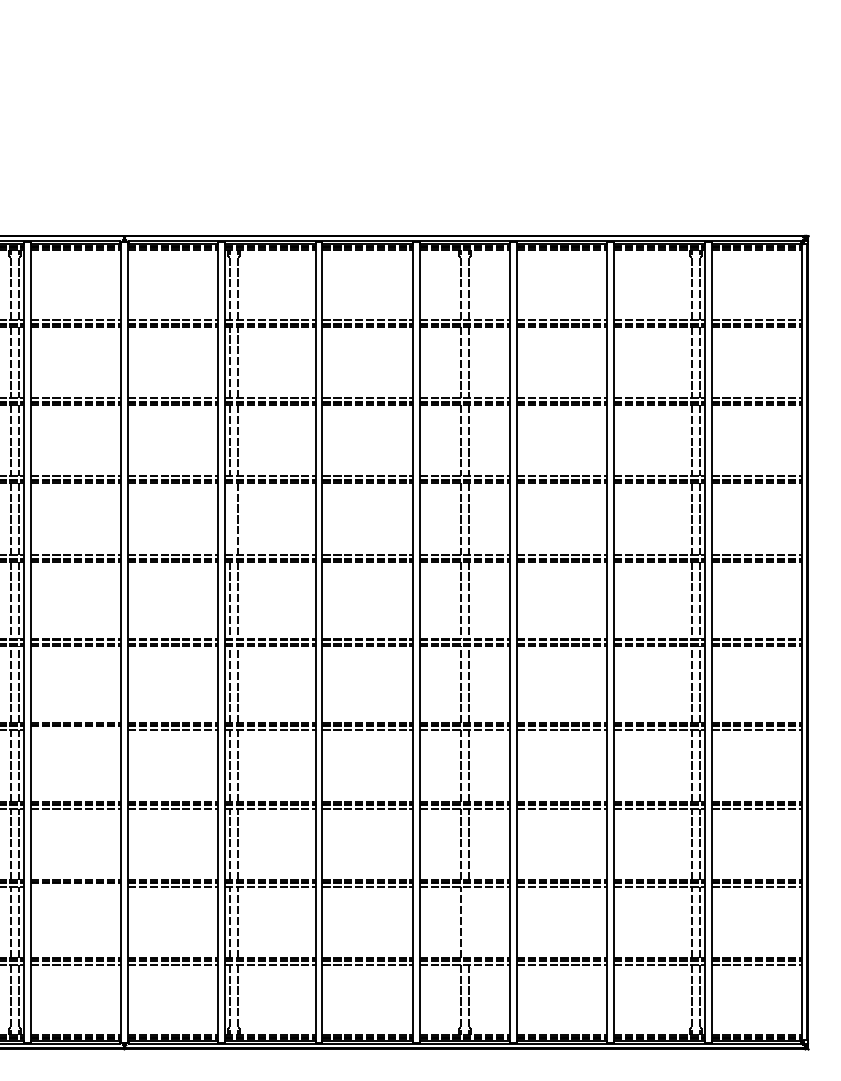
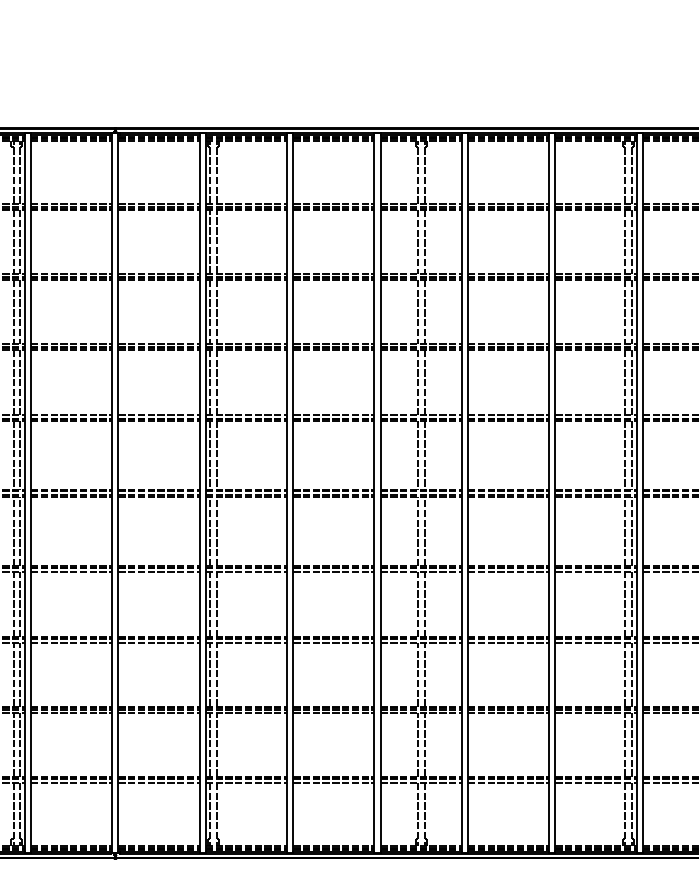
line: (230, 518) -> (210, 381), added
line: (75, 729) -> (71, 571), added
line: (75, 887) -> (71, 713), added
line: (468, 922) -> (424, 744), added

